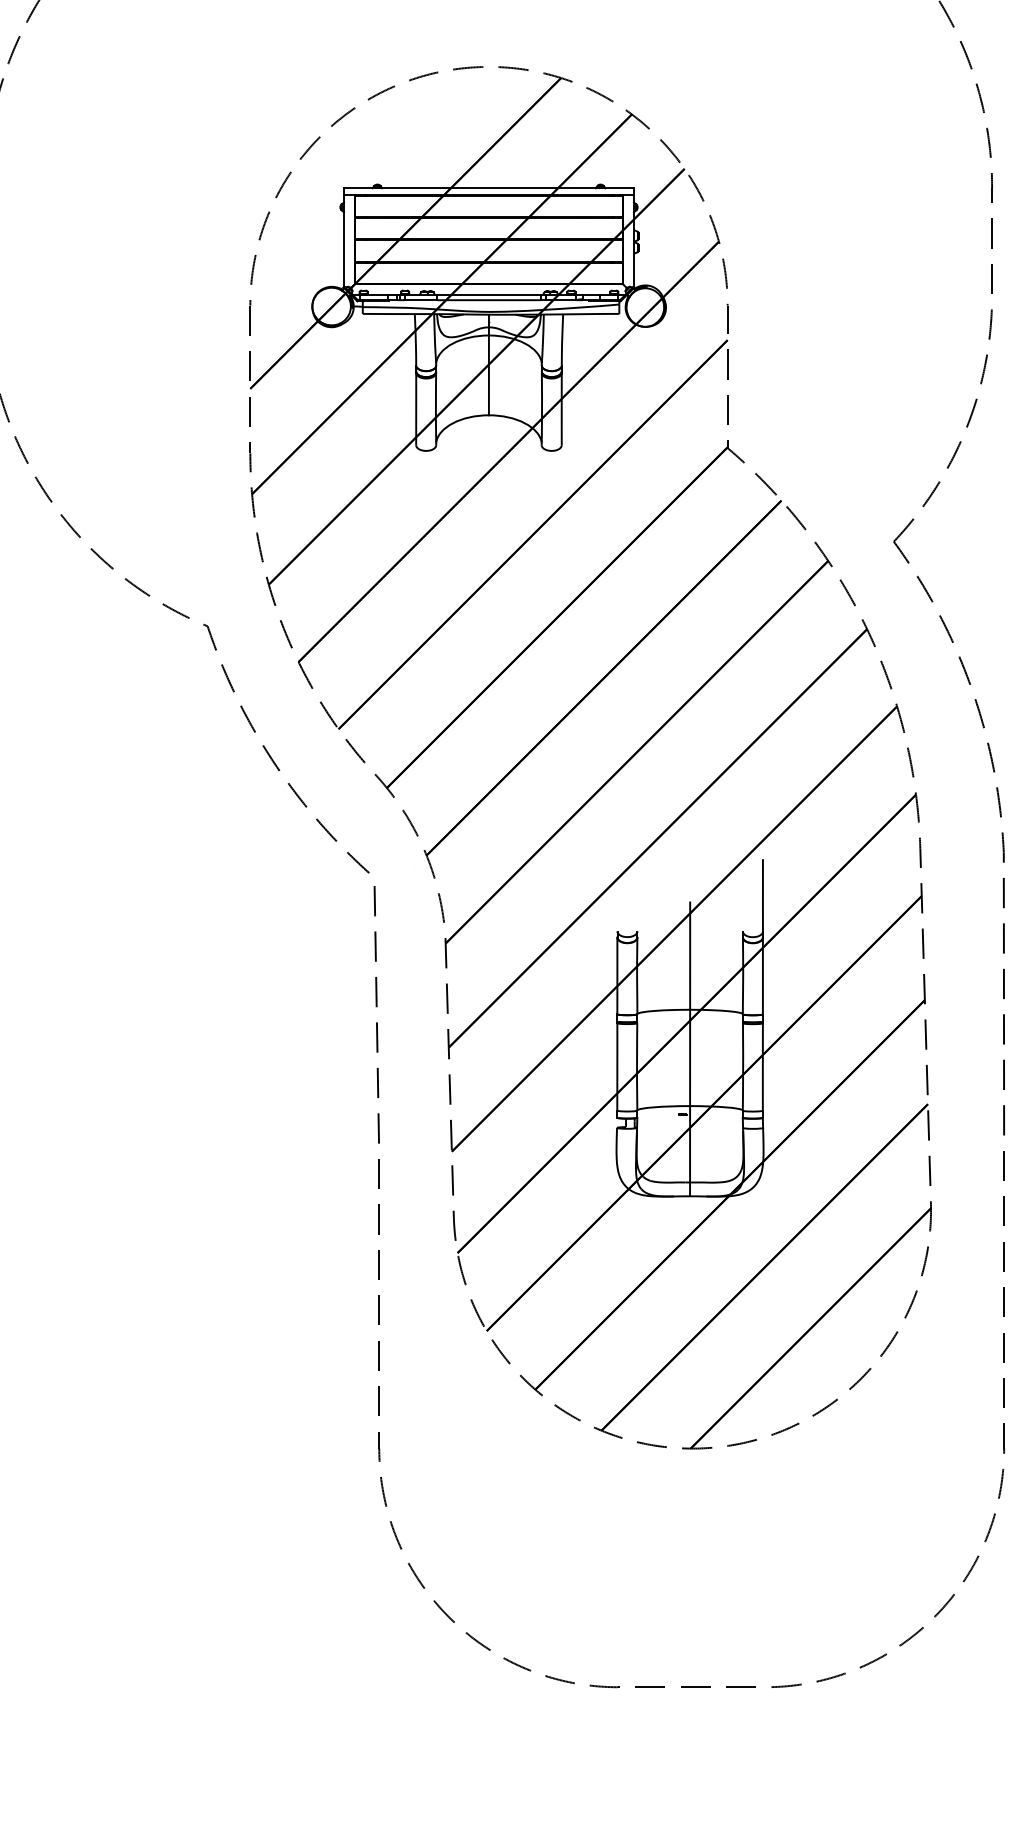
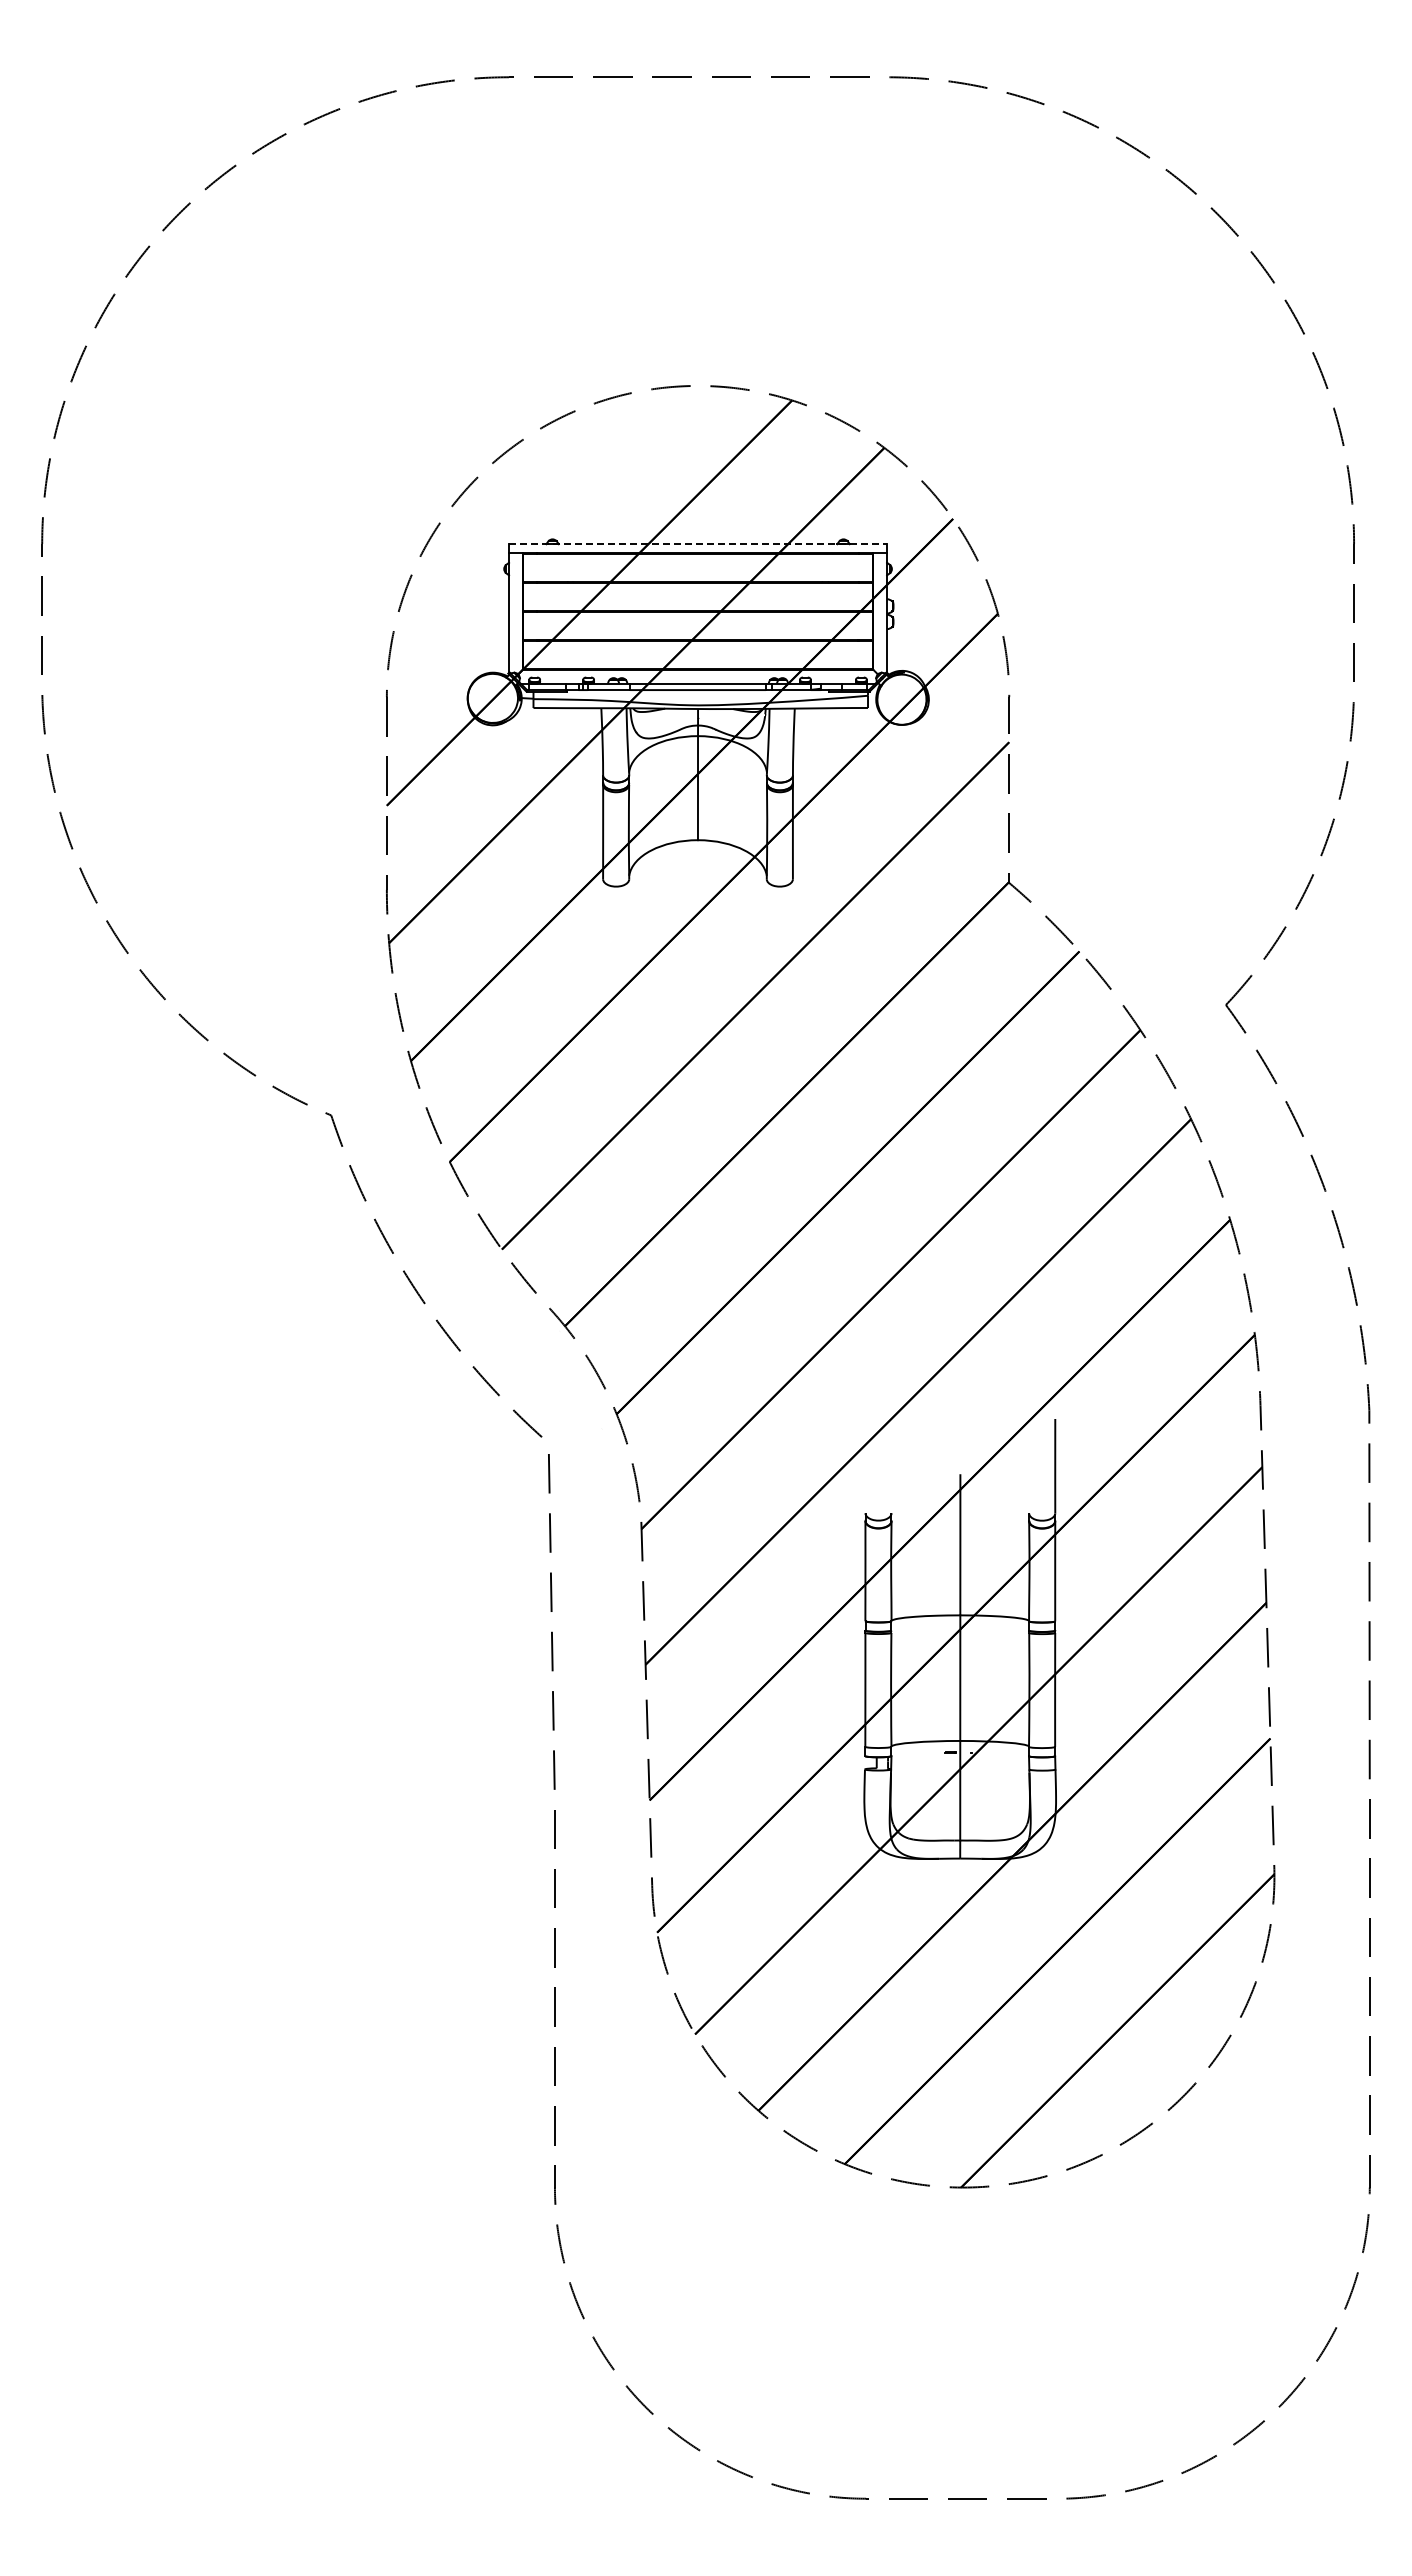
line: (489, 188) -> (698, 544), solid -> dashed

